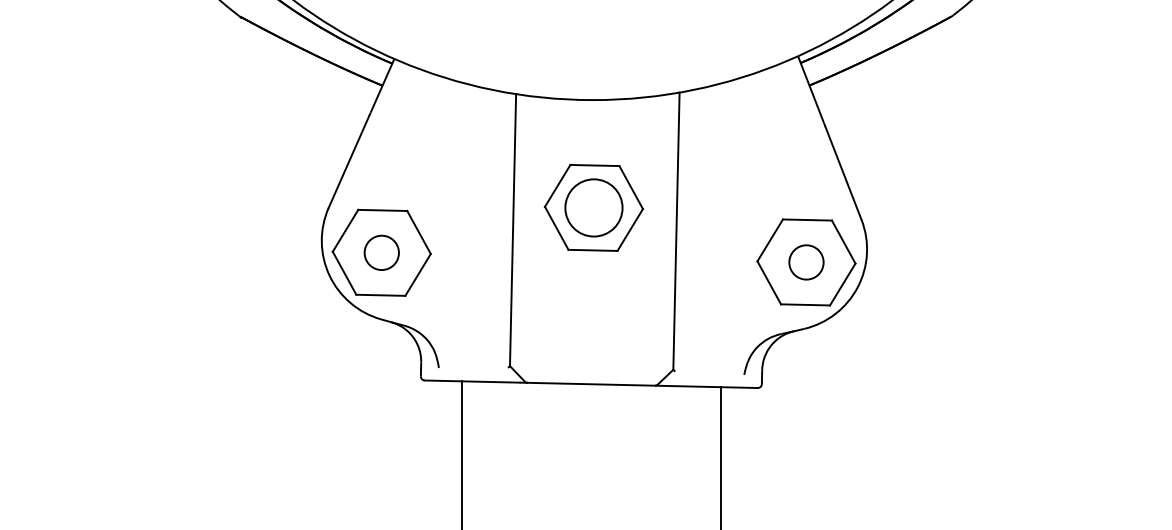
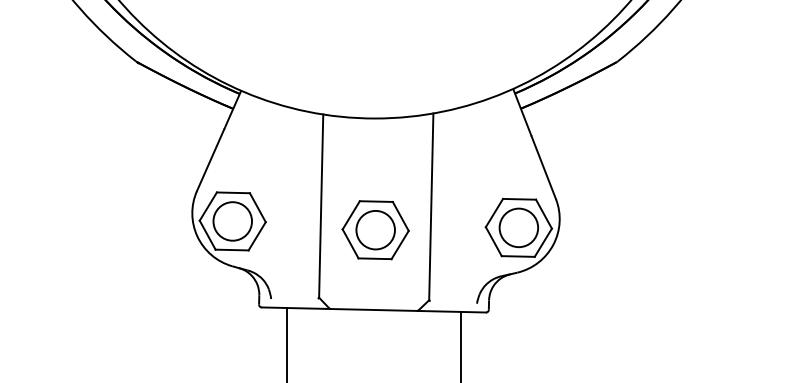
part: (593, 208) -> (375, 230), moved
circle: (381, 252) -> (232, 221), size x1.67
circle: (805, 261) -> (518, 227), size x1.67

